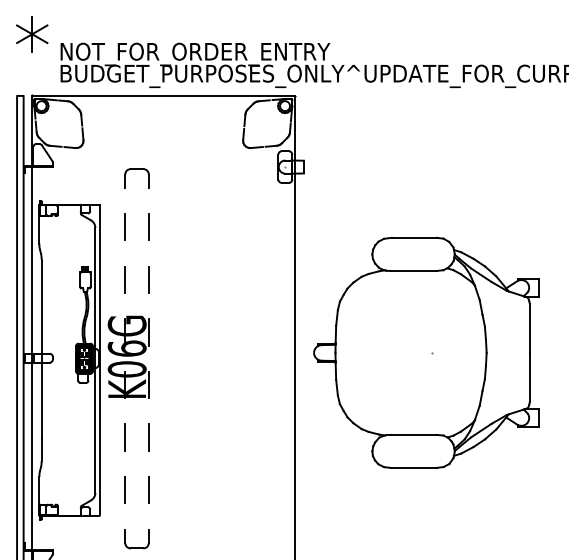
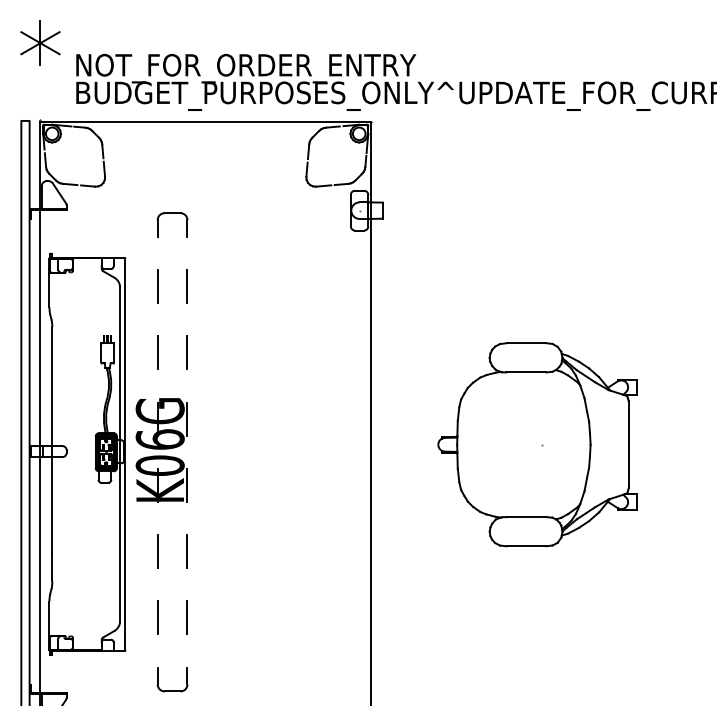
part: (426, 352) -> (537, 444), size x0.7

